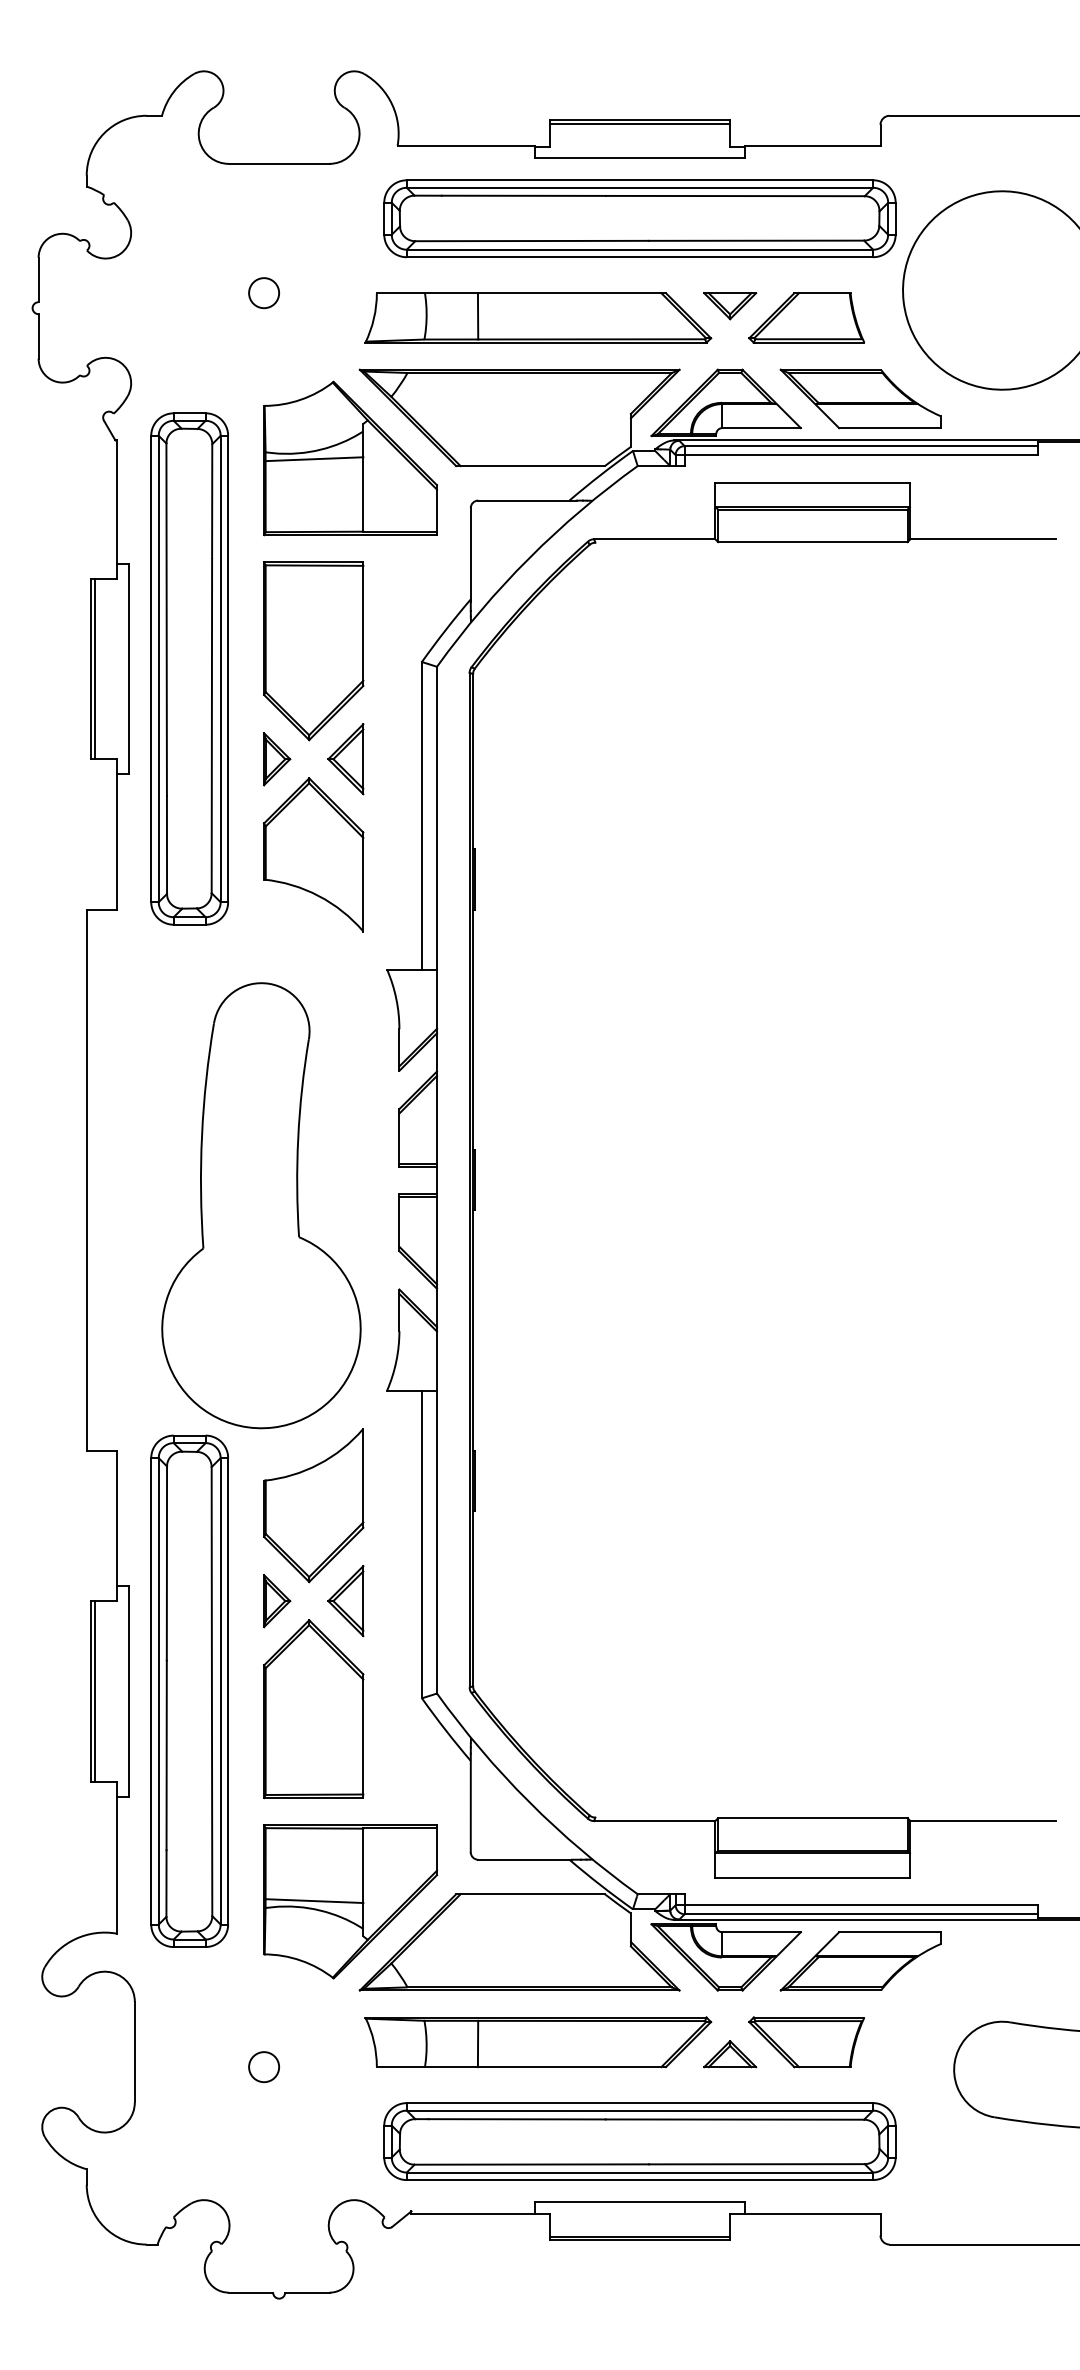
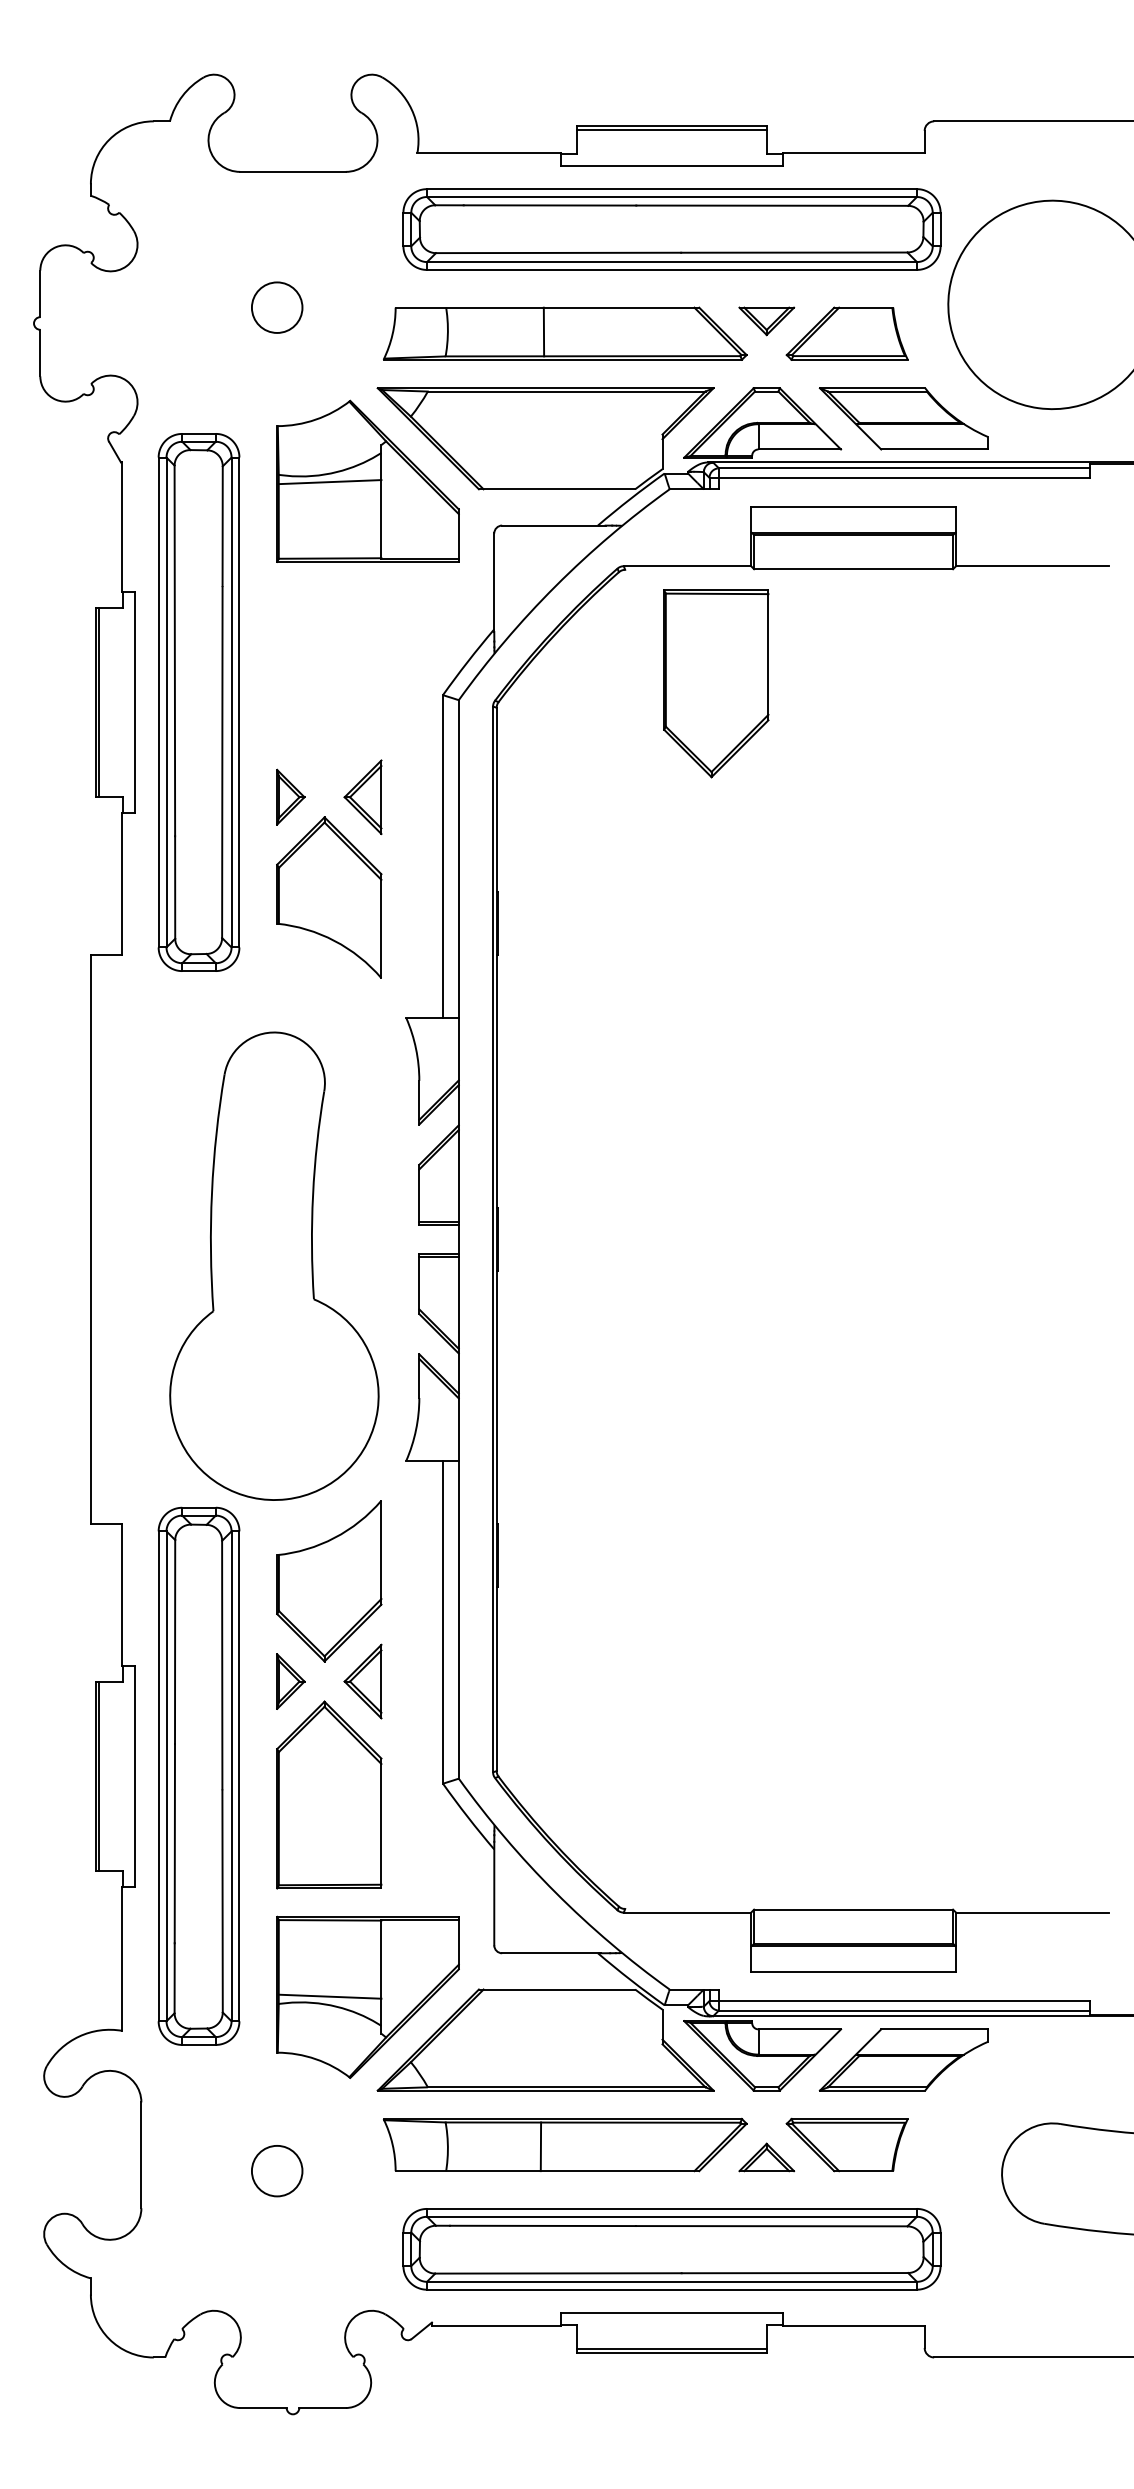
circle: (264, 292) -> (277, 307), size x1.6
line: (477, 315) -> (543, 331), moved
part: (313, 650) -> (716, 683), moved
line: (477, 2043) -> (540, 2146), moved
circle: (264, 2066) -> (277, 2170), size x1.6

